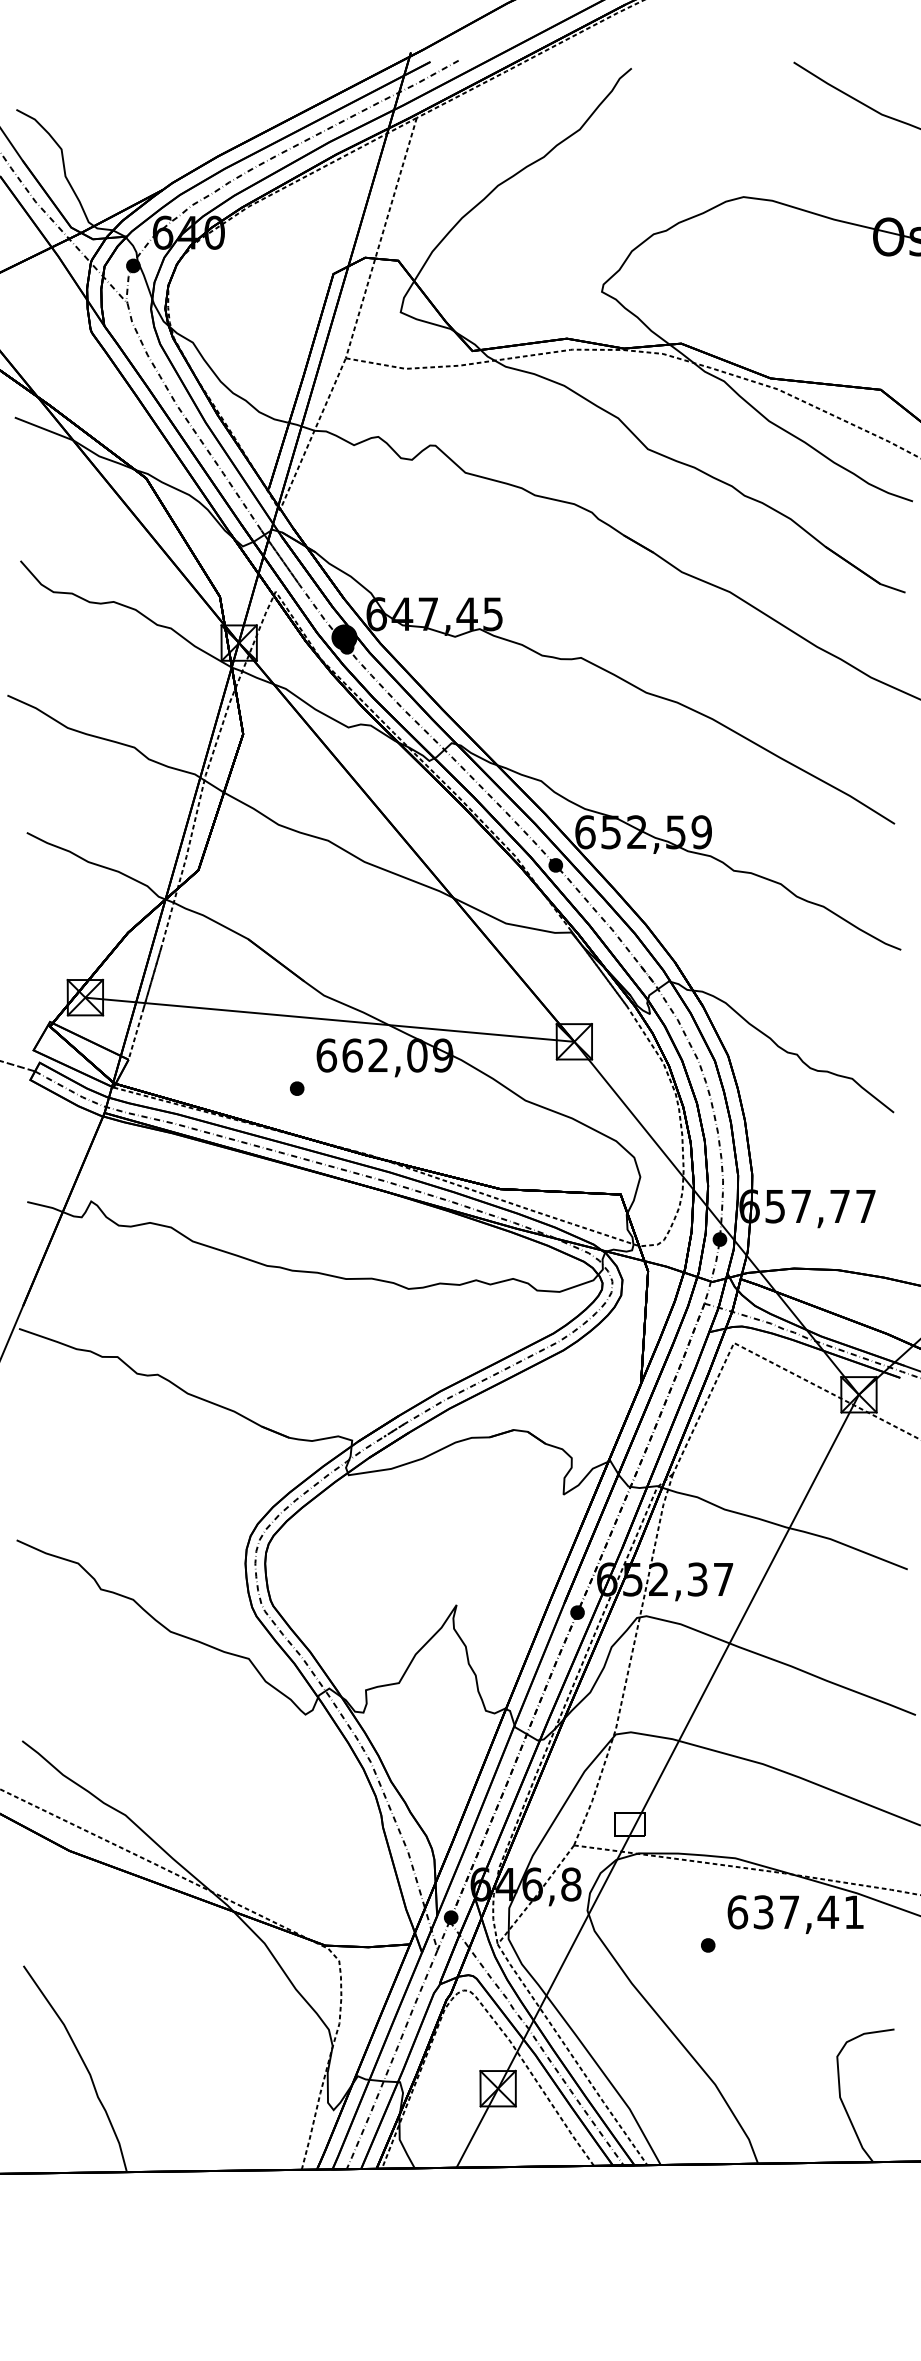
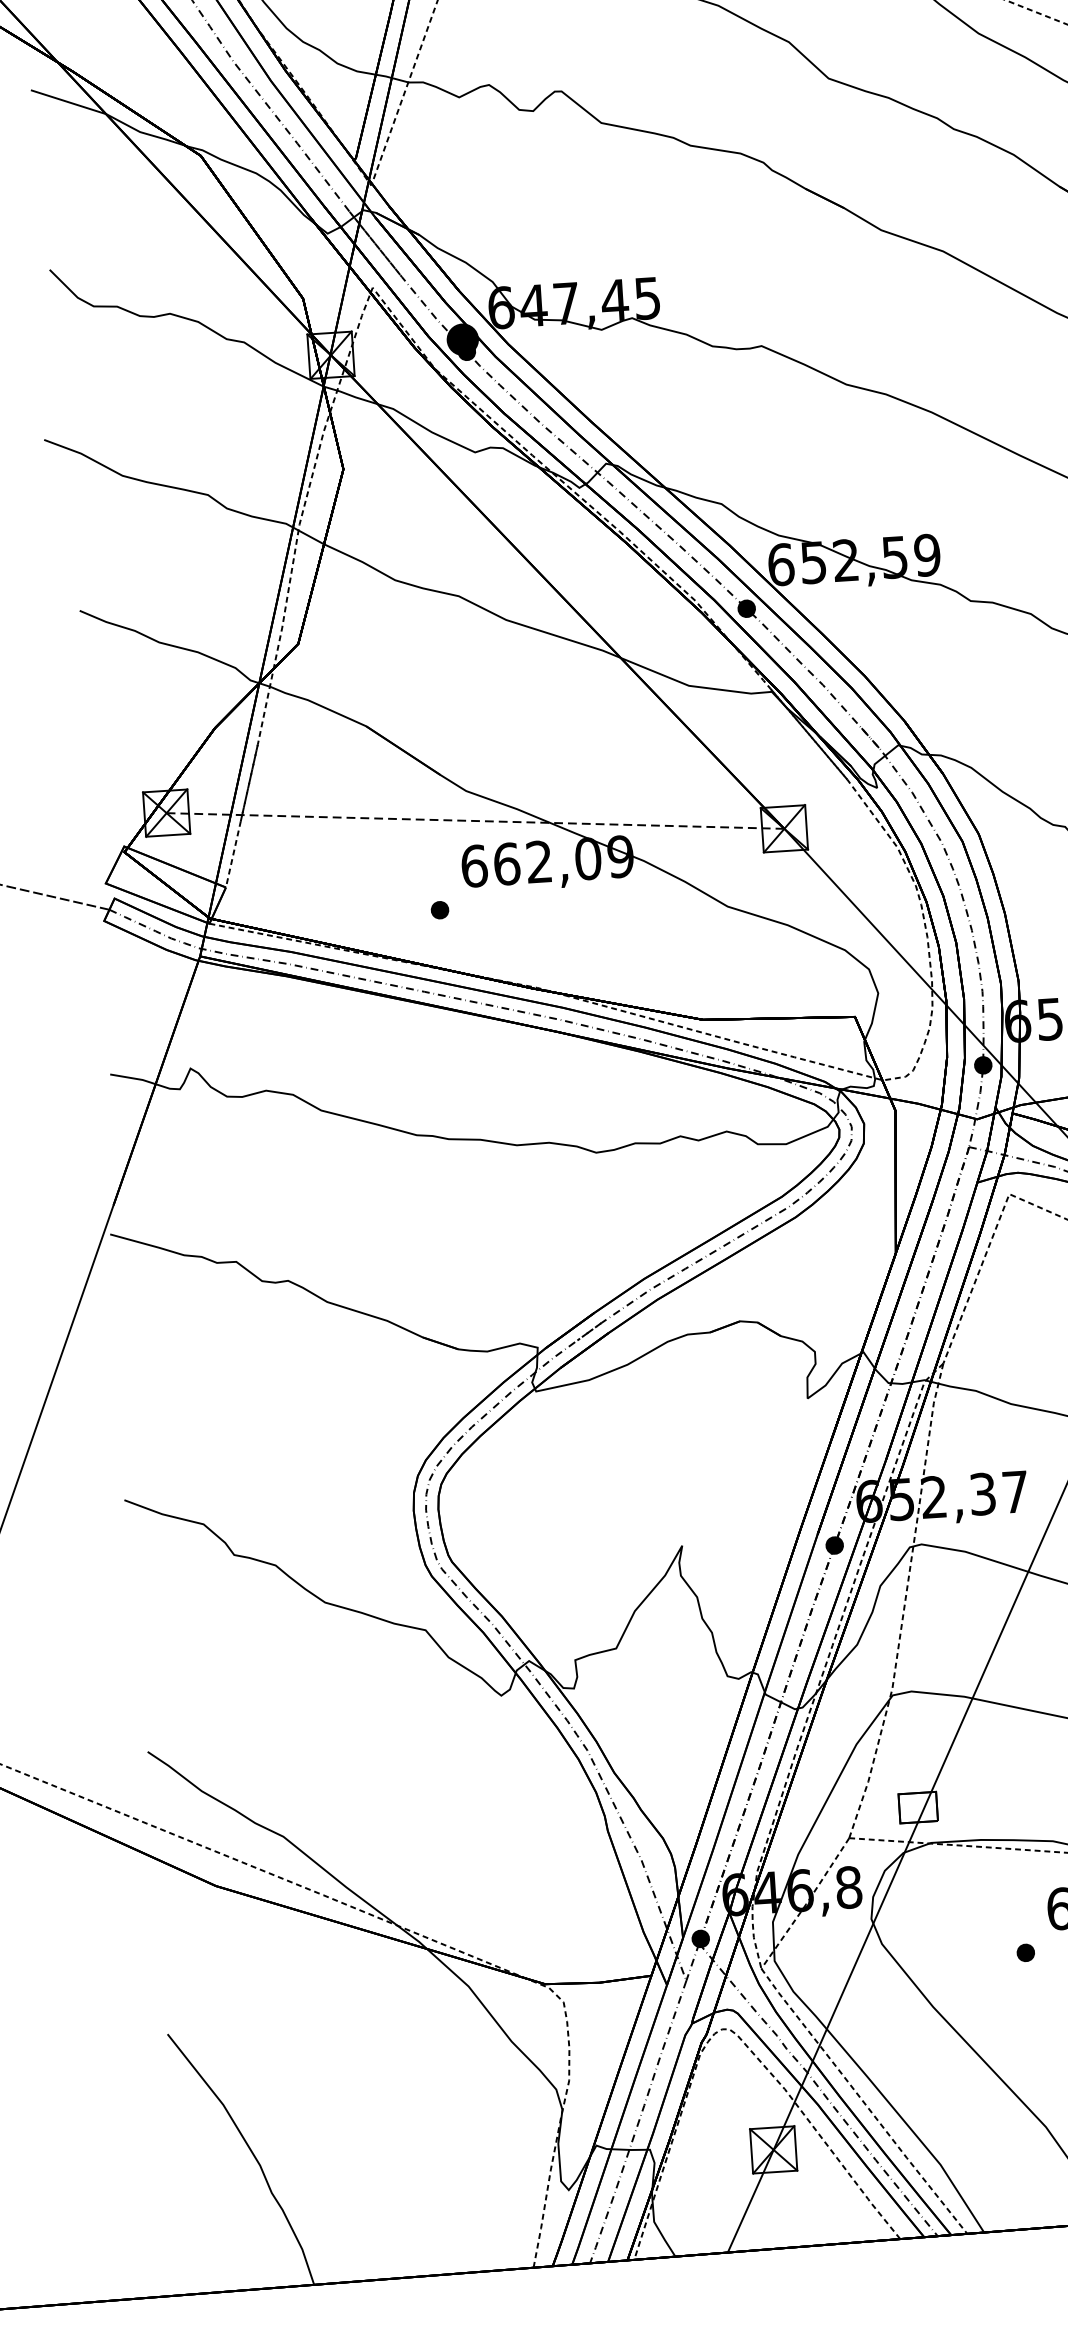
line: (329, 1019) -> (475, 820), solid -> dashed

